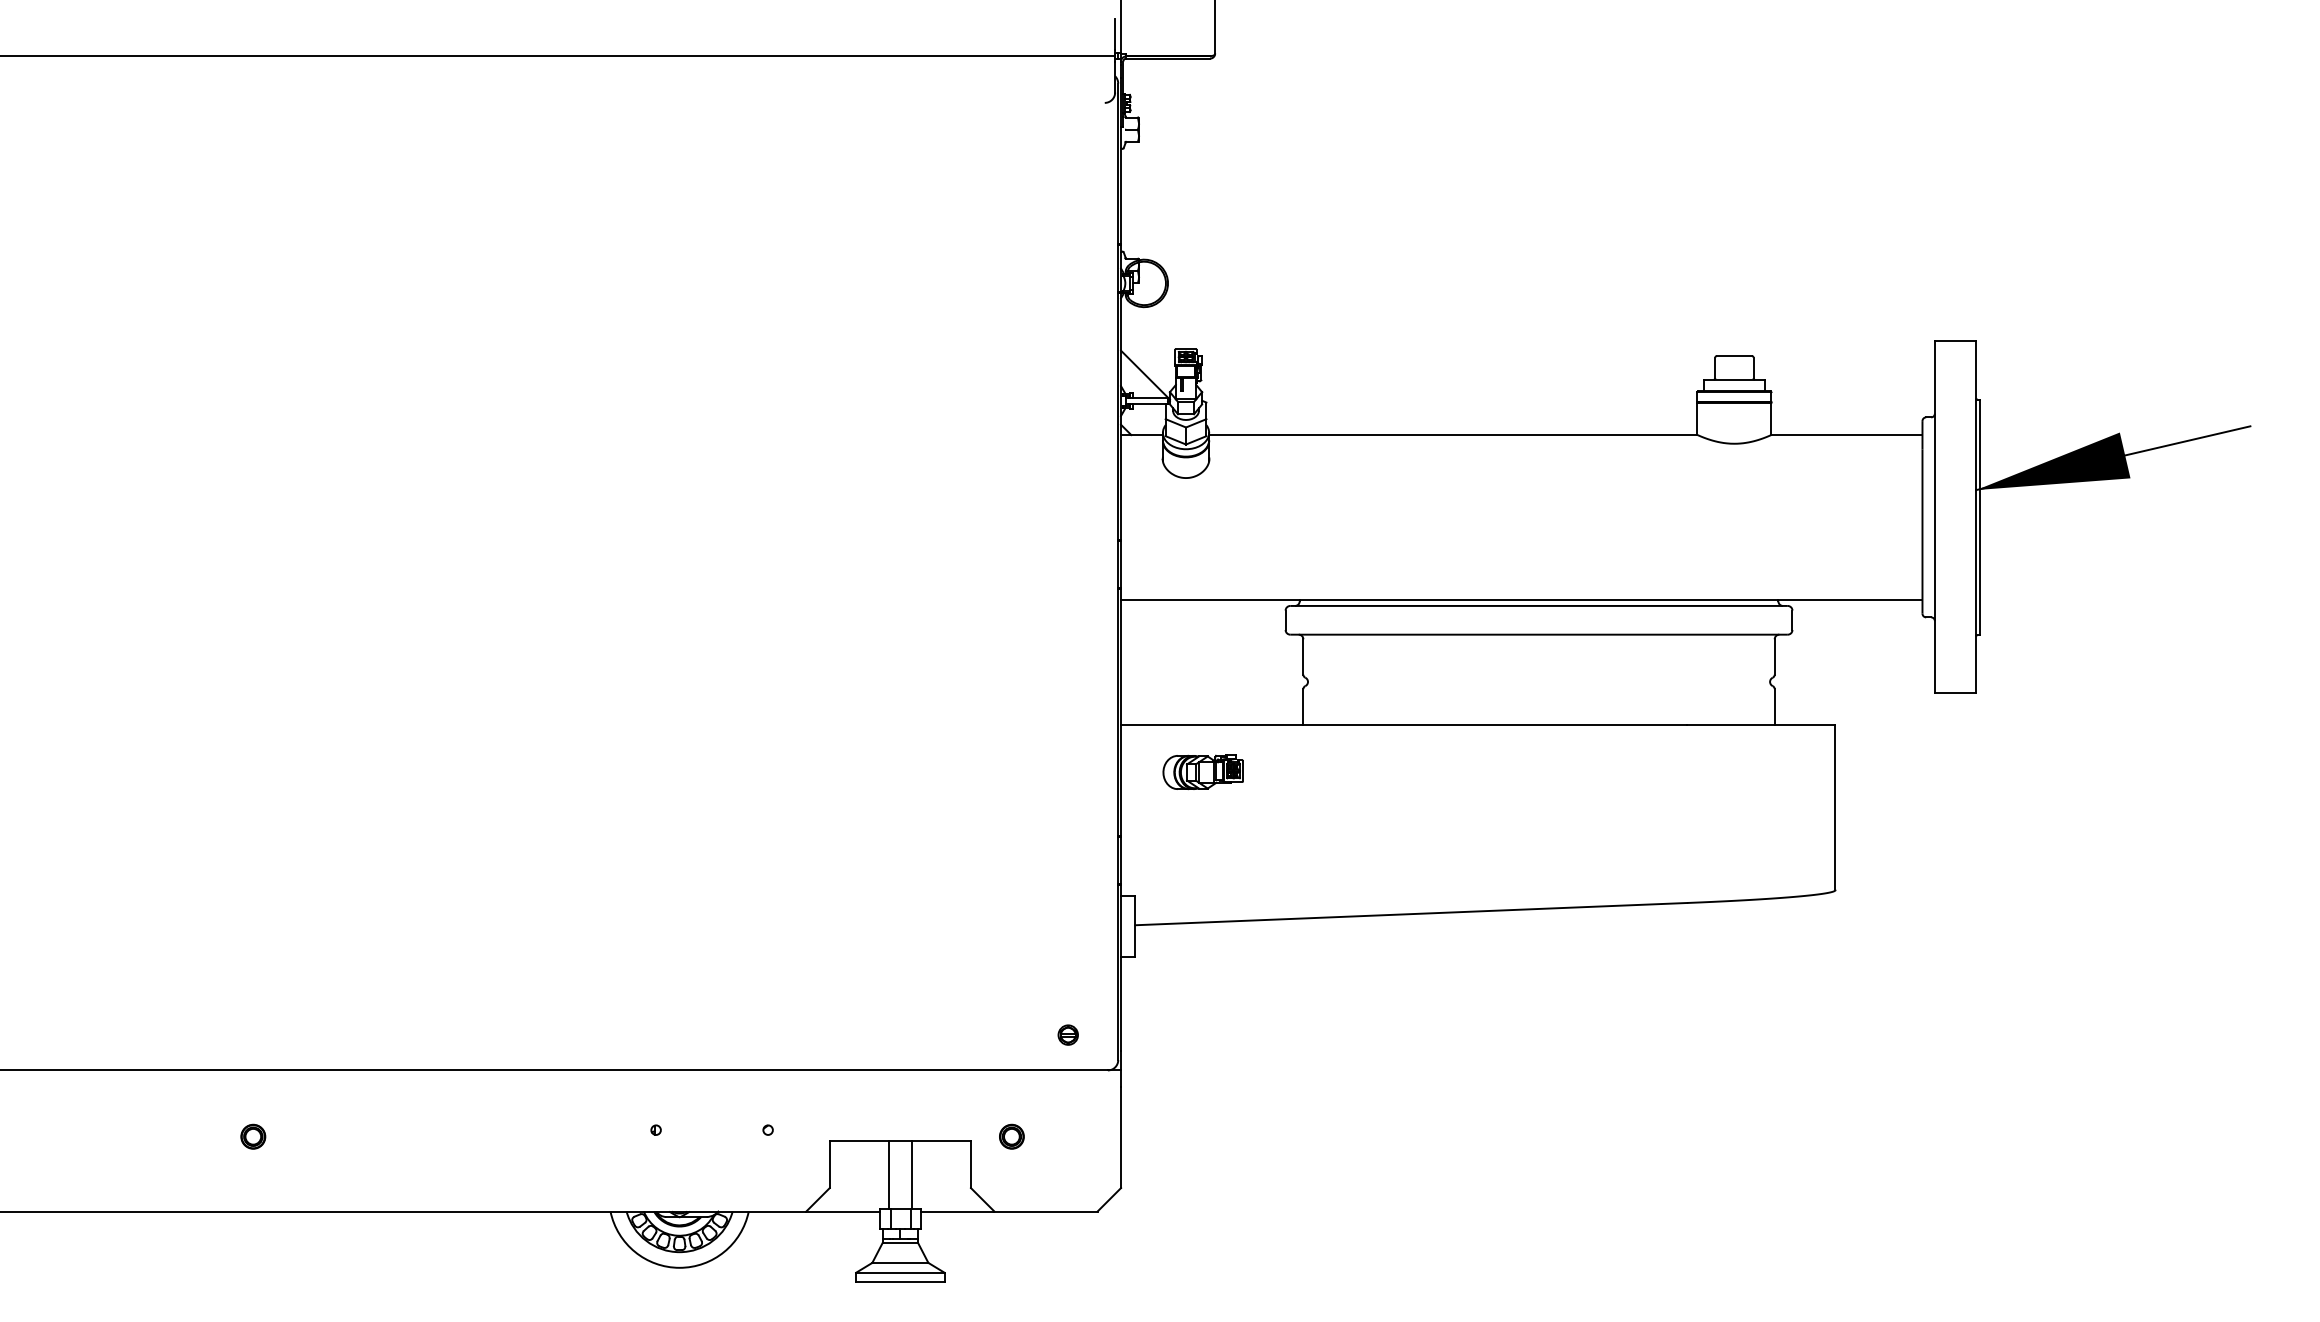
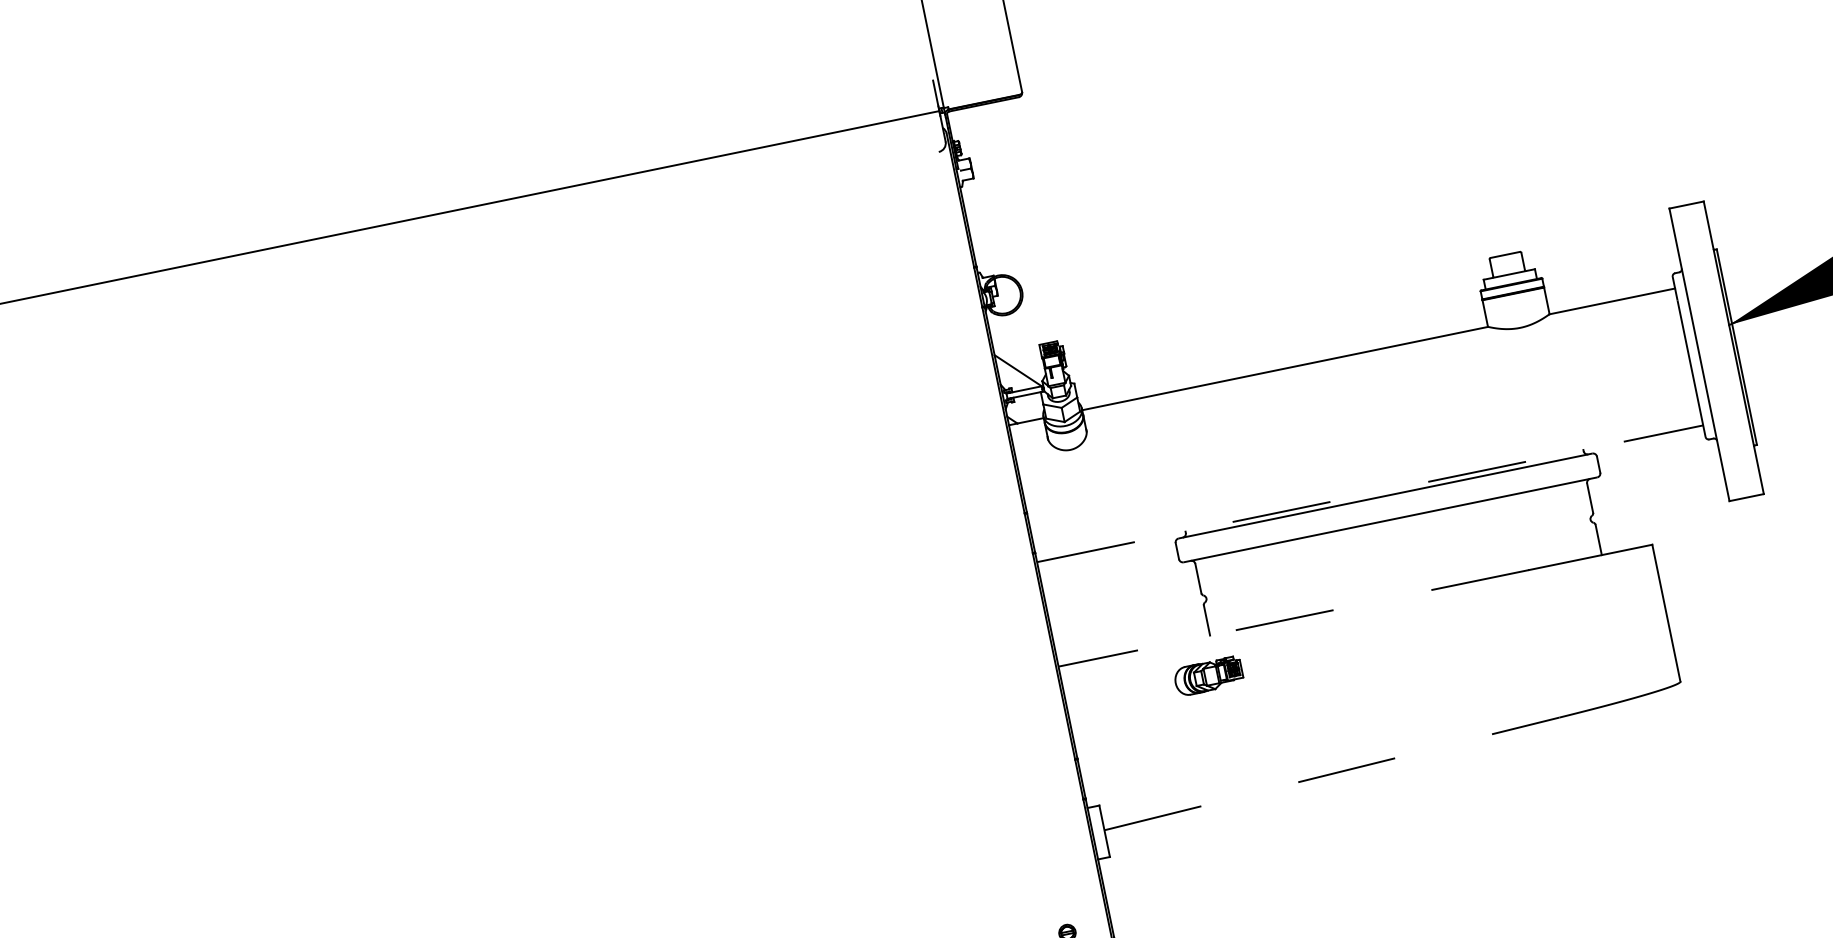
line: (1521, 599) -> (1369, 493), solid -> dashed
line: (1403, 725) -> (1293, 618), solid -> dashed
part: (1202, 772) -> (1208, 676), moved
line: (1411, 914) -> (1332, 774), solid -> dashed

